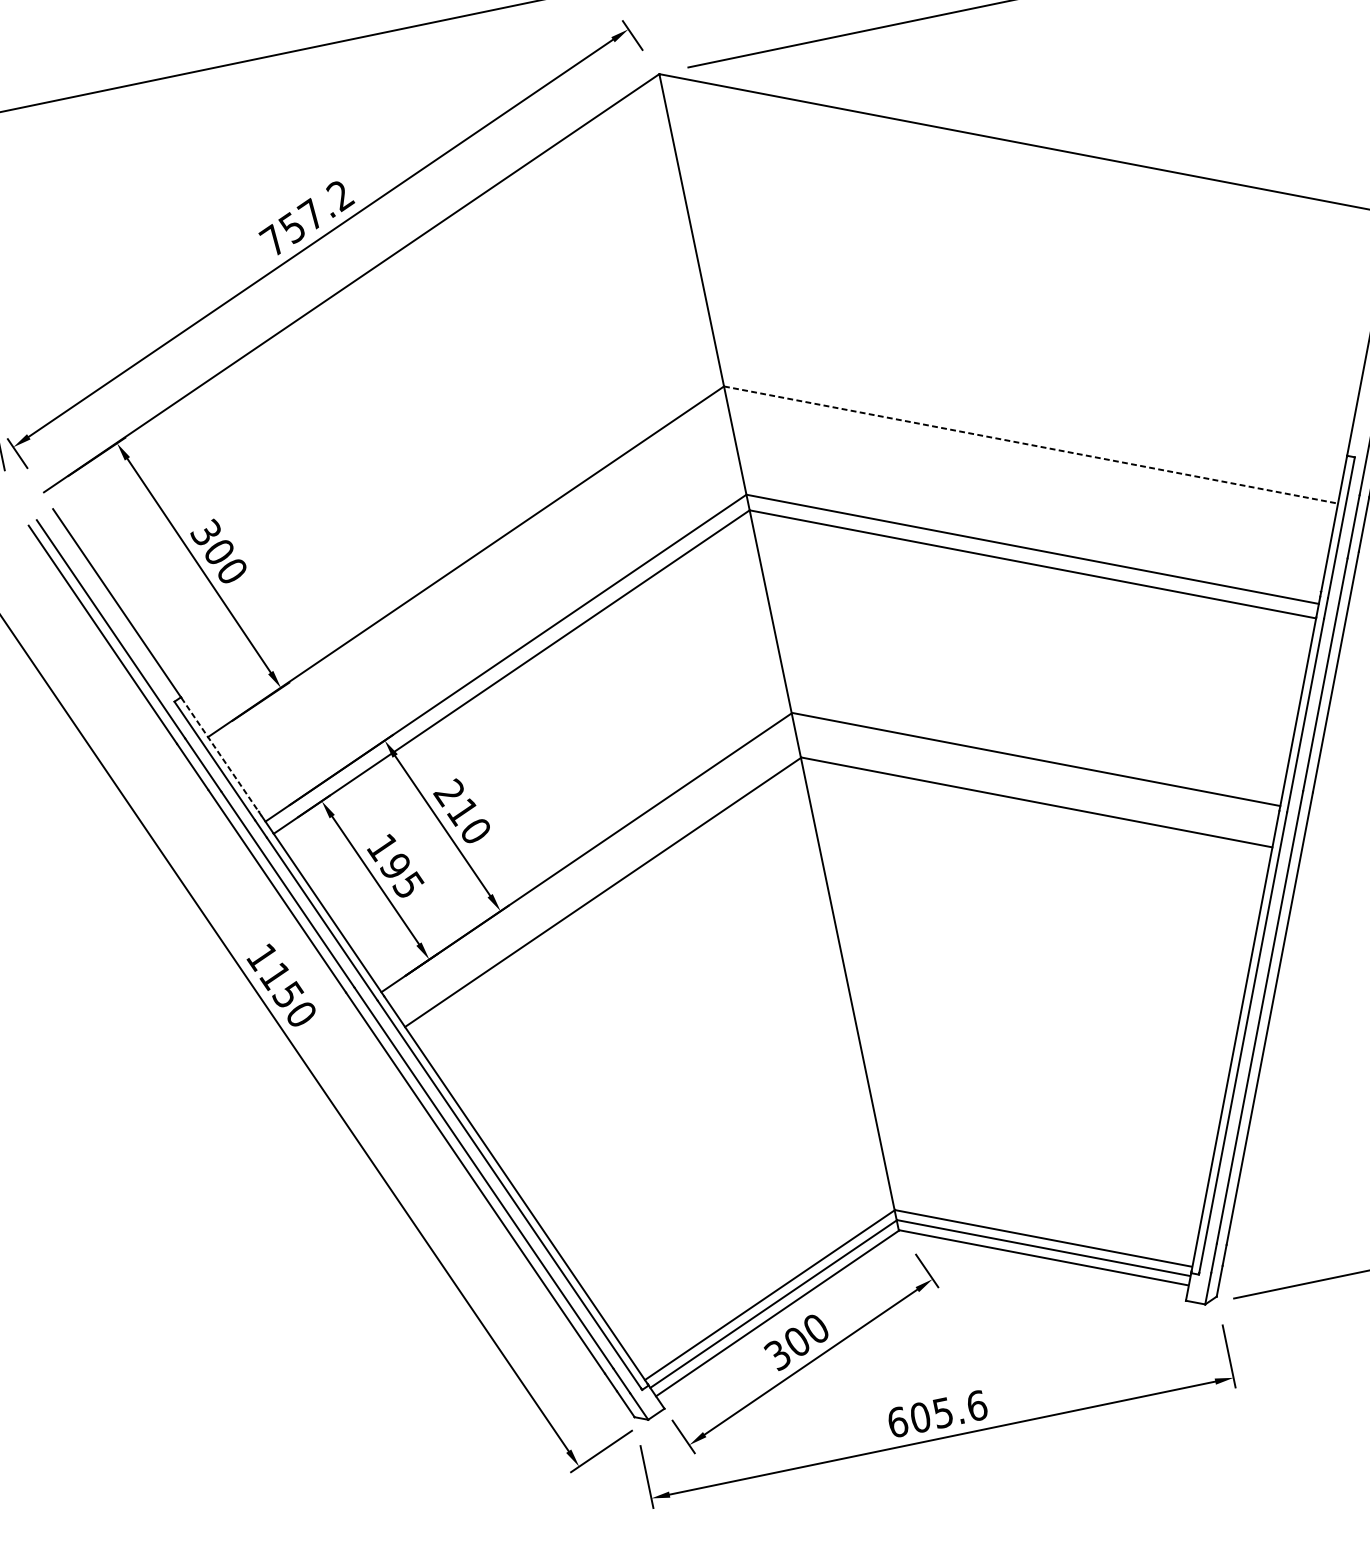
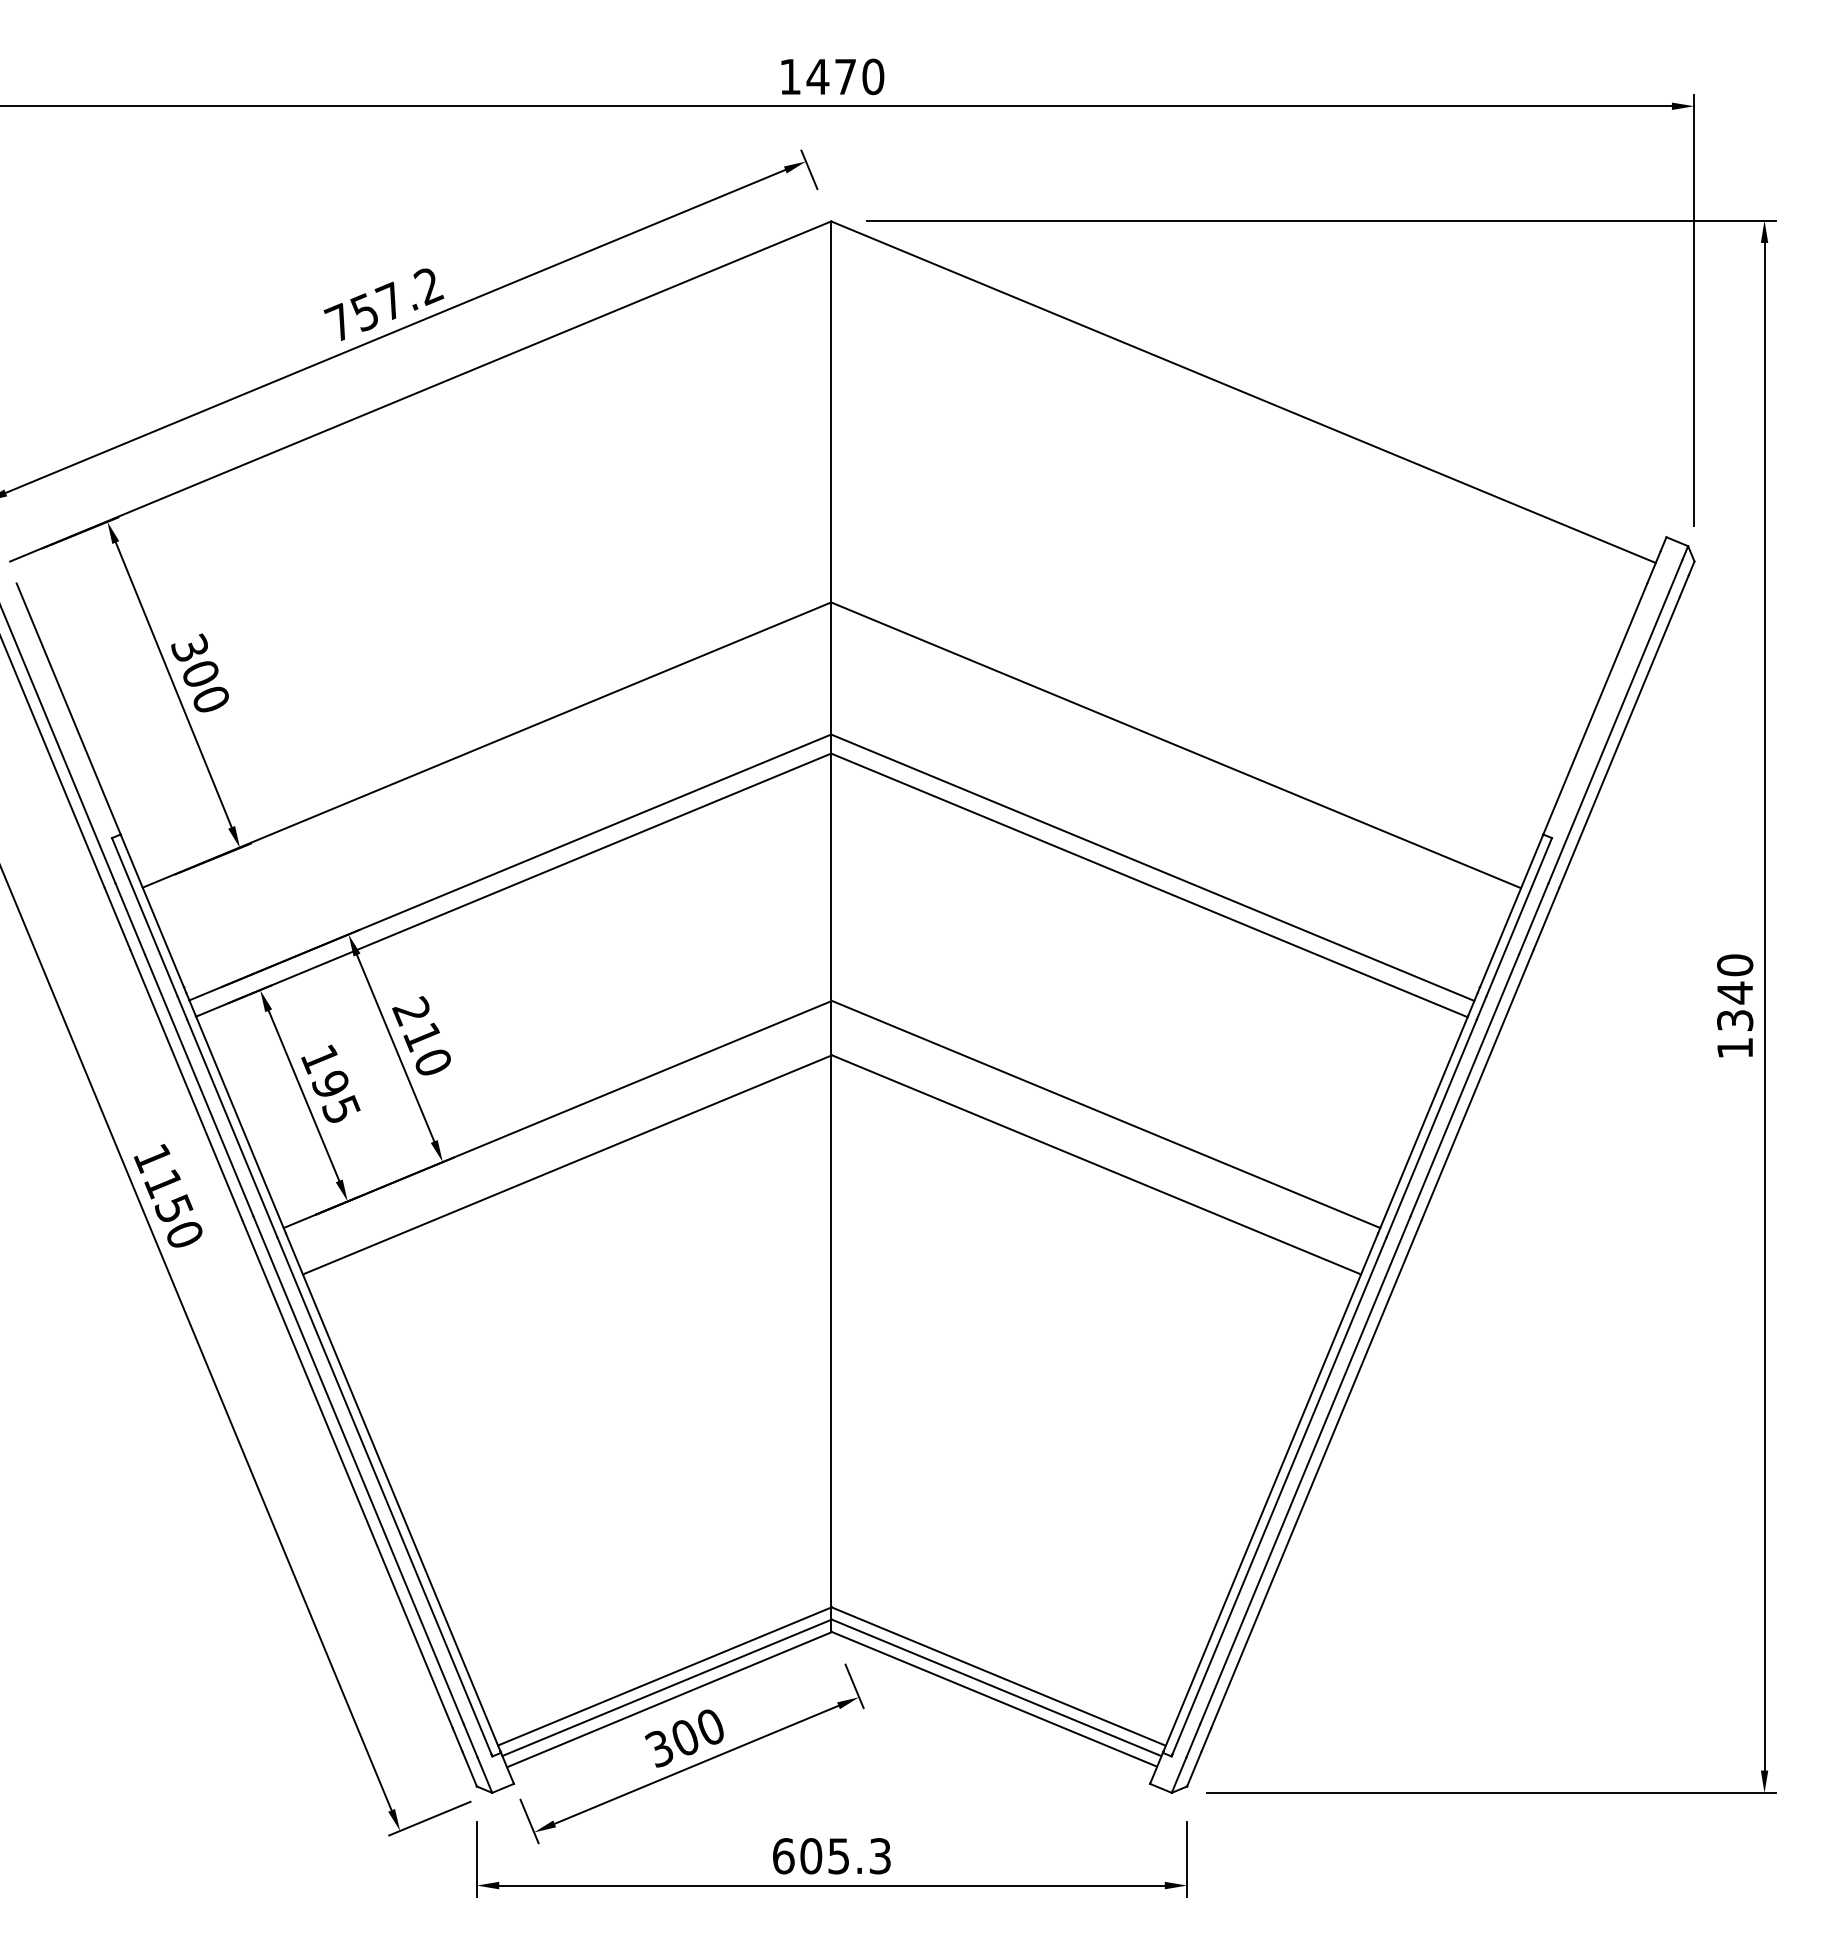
line: (1031, 445) -> (1176, 745), dashed -> solid
line: (221, 757) -> (153, 914), dashed -> solid
text: (977, 1406) -> (880, 1856), 605.6 -> 605.3

